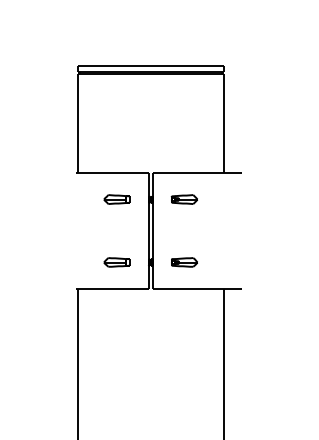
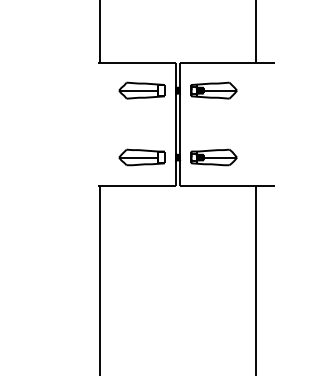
part: (116, 199) -> (141, 90), size x1.67
part: (184, 199) -> (213, 90), size x1.67
part: (116, 262) -> (141, 157), size x1.67
part: (184, 262) -> (213, 157), size x1.67

